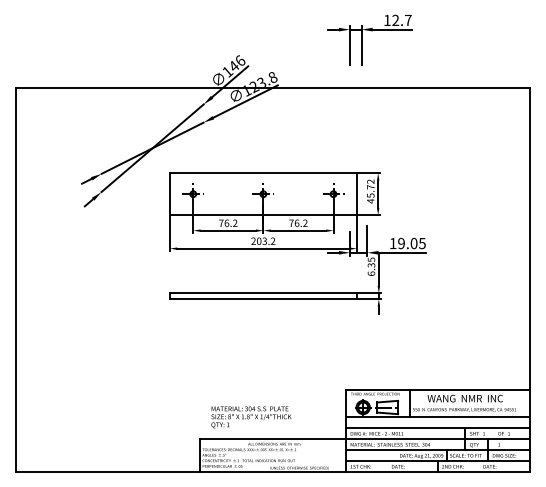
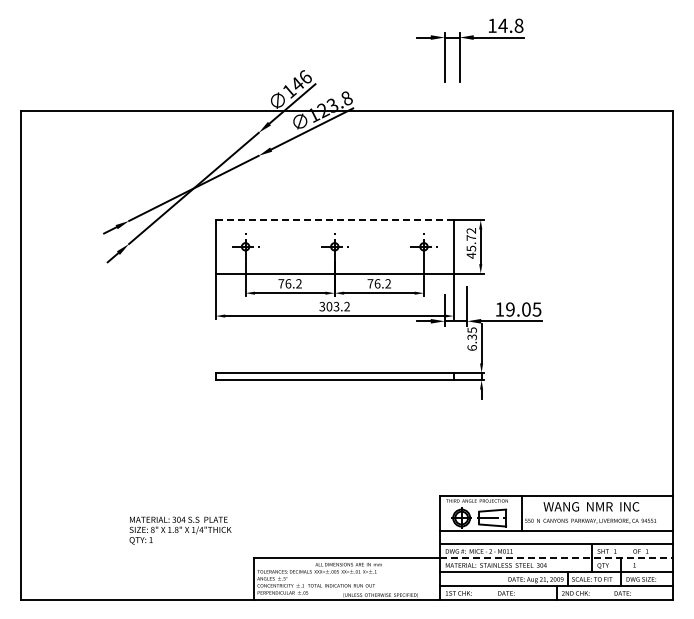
text: (401, 20) -> (510, 25), 12.7 -> 14.8
line: (263, 173) -> (334, 220), solid -> dashed
text: (253, 241) -> (322, 307), 203.2 -> 303.2
text: (251, 417) -> (180, 530), moved
line: (438, 439) -> (557, 558), solid -> dashed

